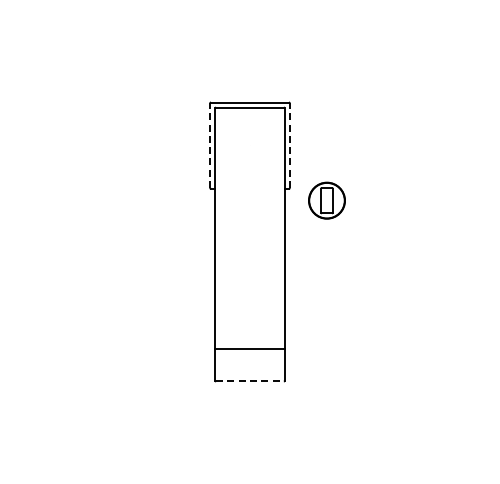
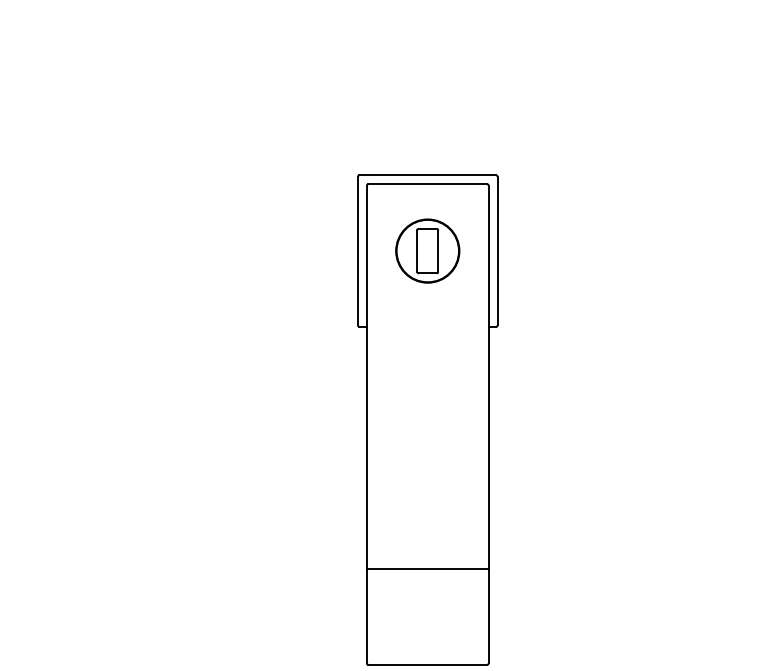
line: (210, 145) -> (358, 250), dashed -> solid
line: (289, 145) -> (497, 250), dashed -> solid
part: (326, 200) -> (426, 250), moved
line: (249, 348) -> (426, 568), moved
line: (250, 381) -> (428, 664), dashed -> solid

